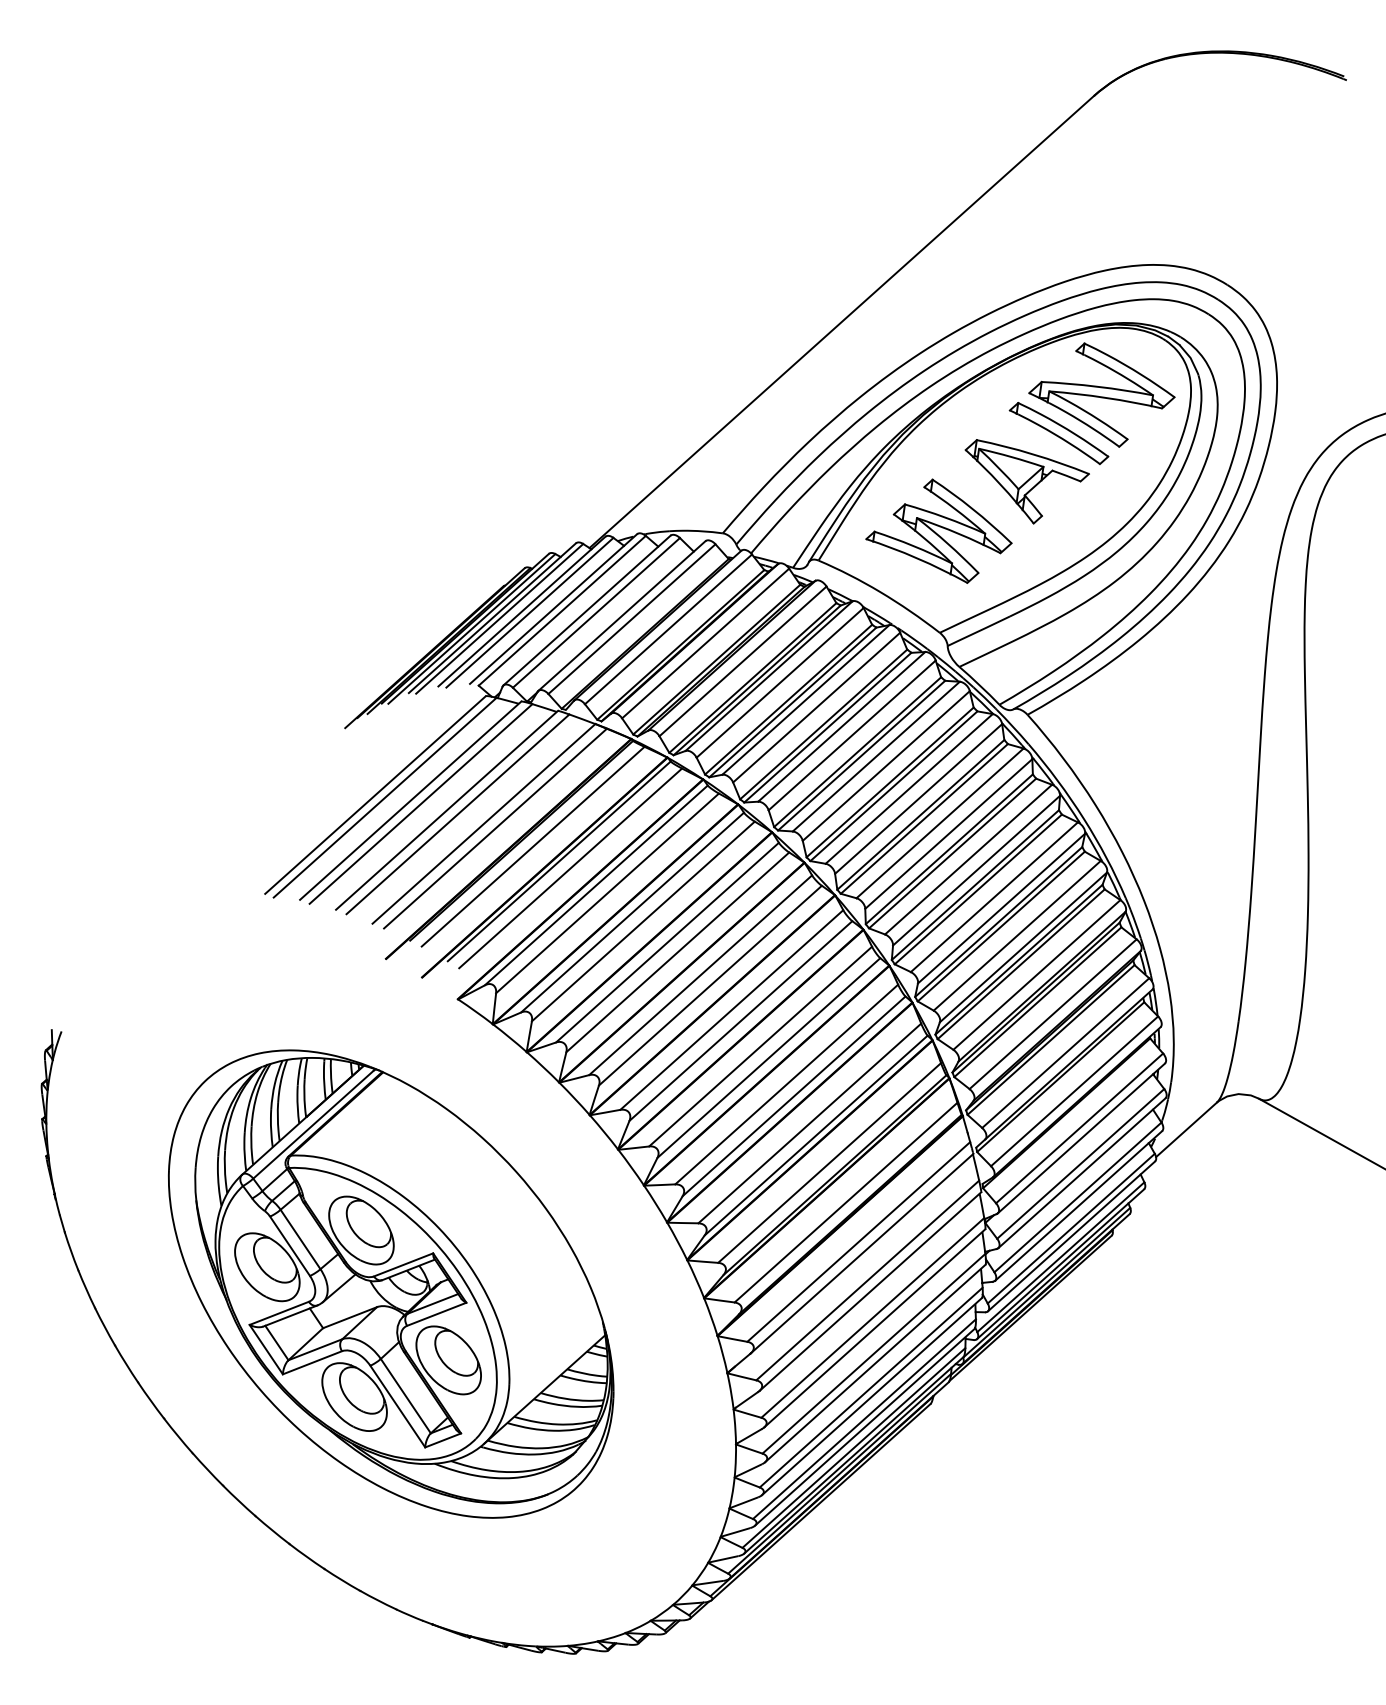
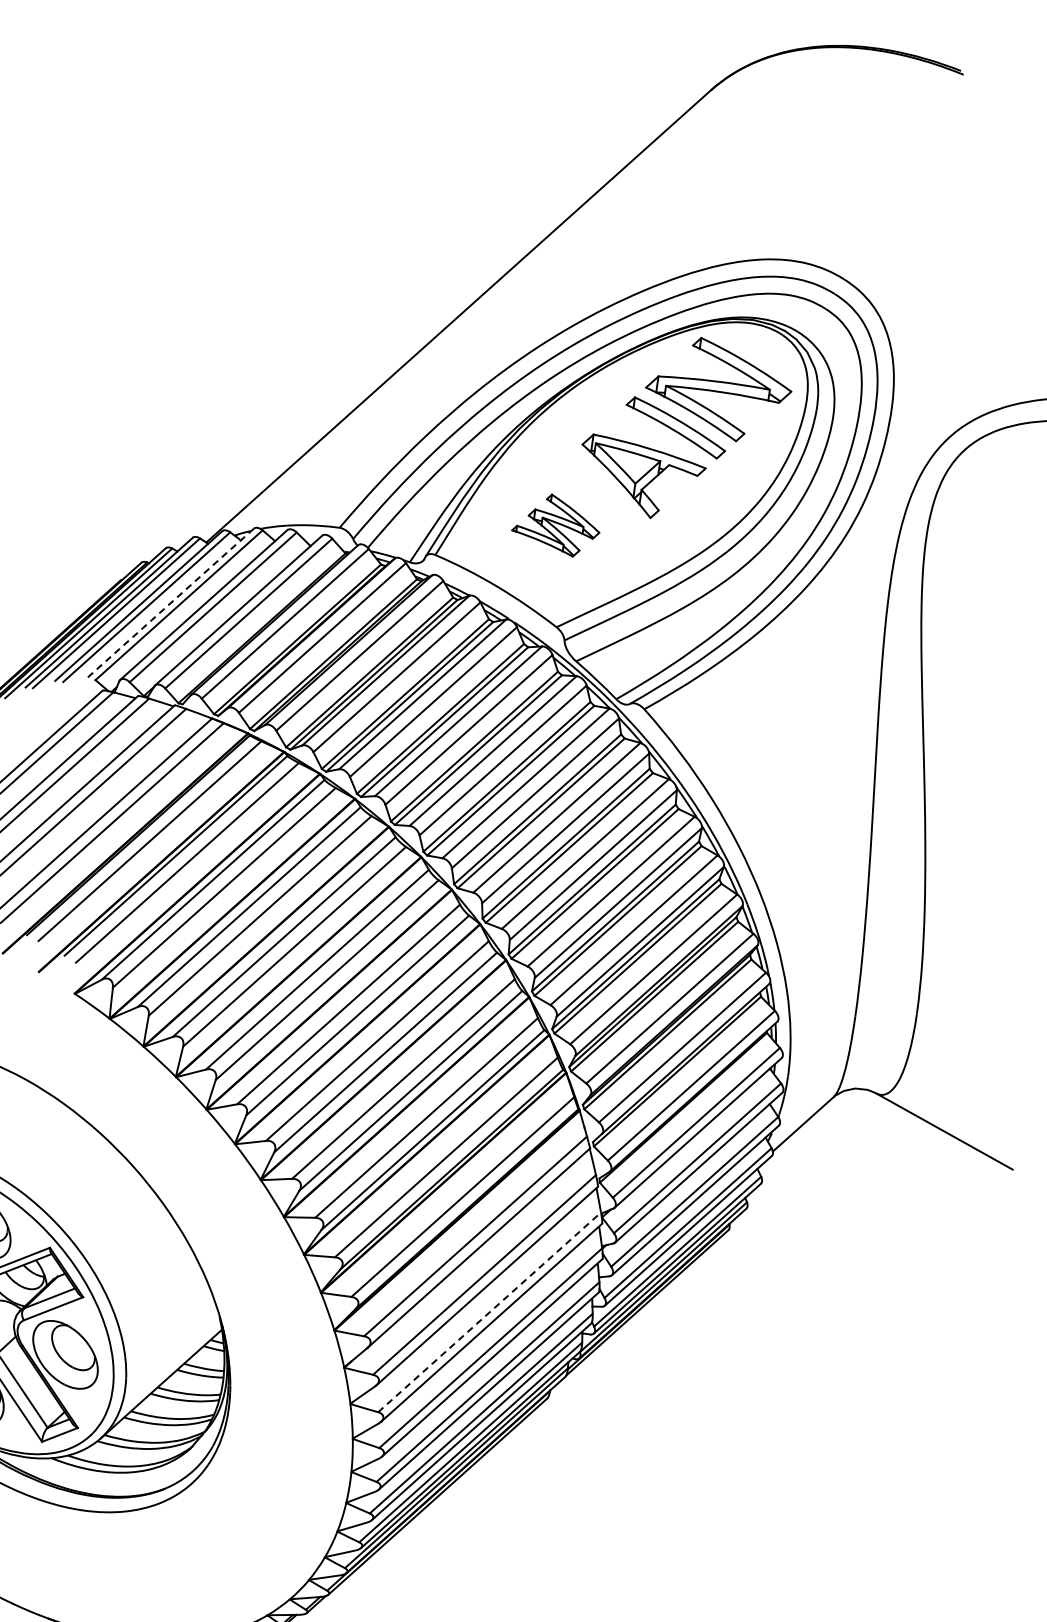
part: (938, 530) -> (555, 524), size x0.6
line: (553, 609) -> (170, 603), solid -> dashed
line: (872, 1317) -> (489, 1311), solid -> dashed

